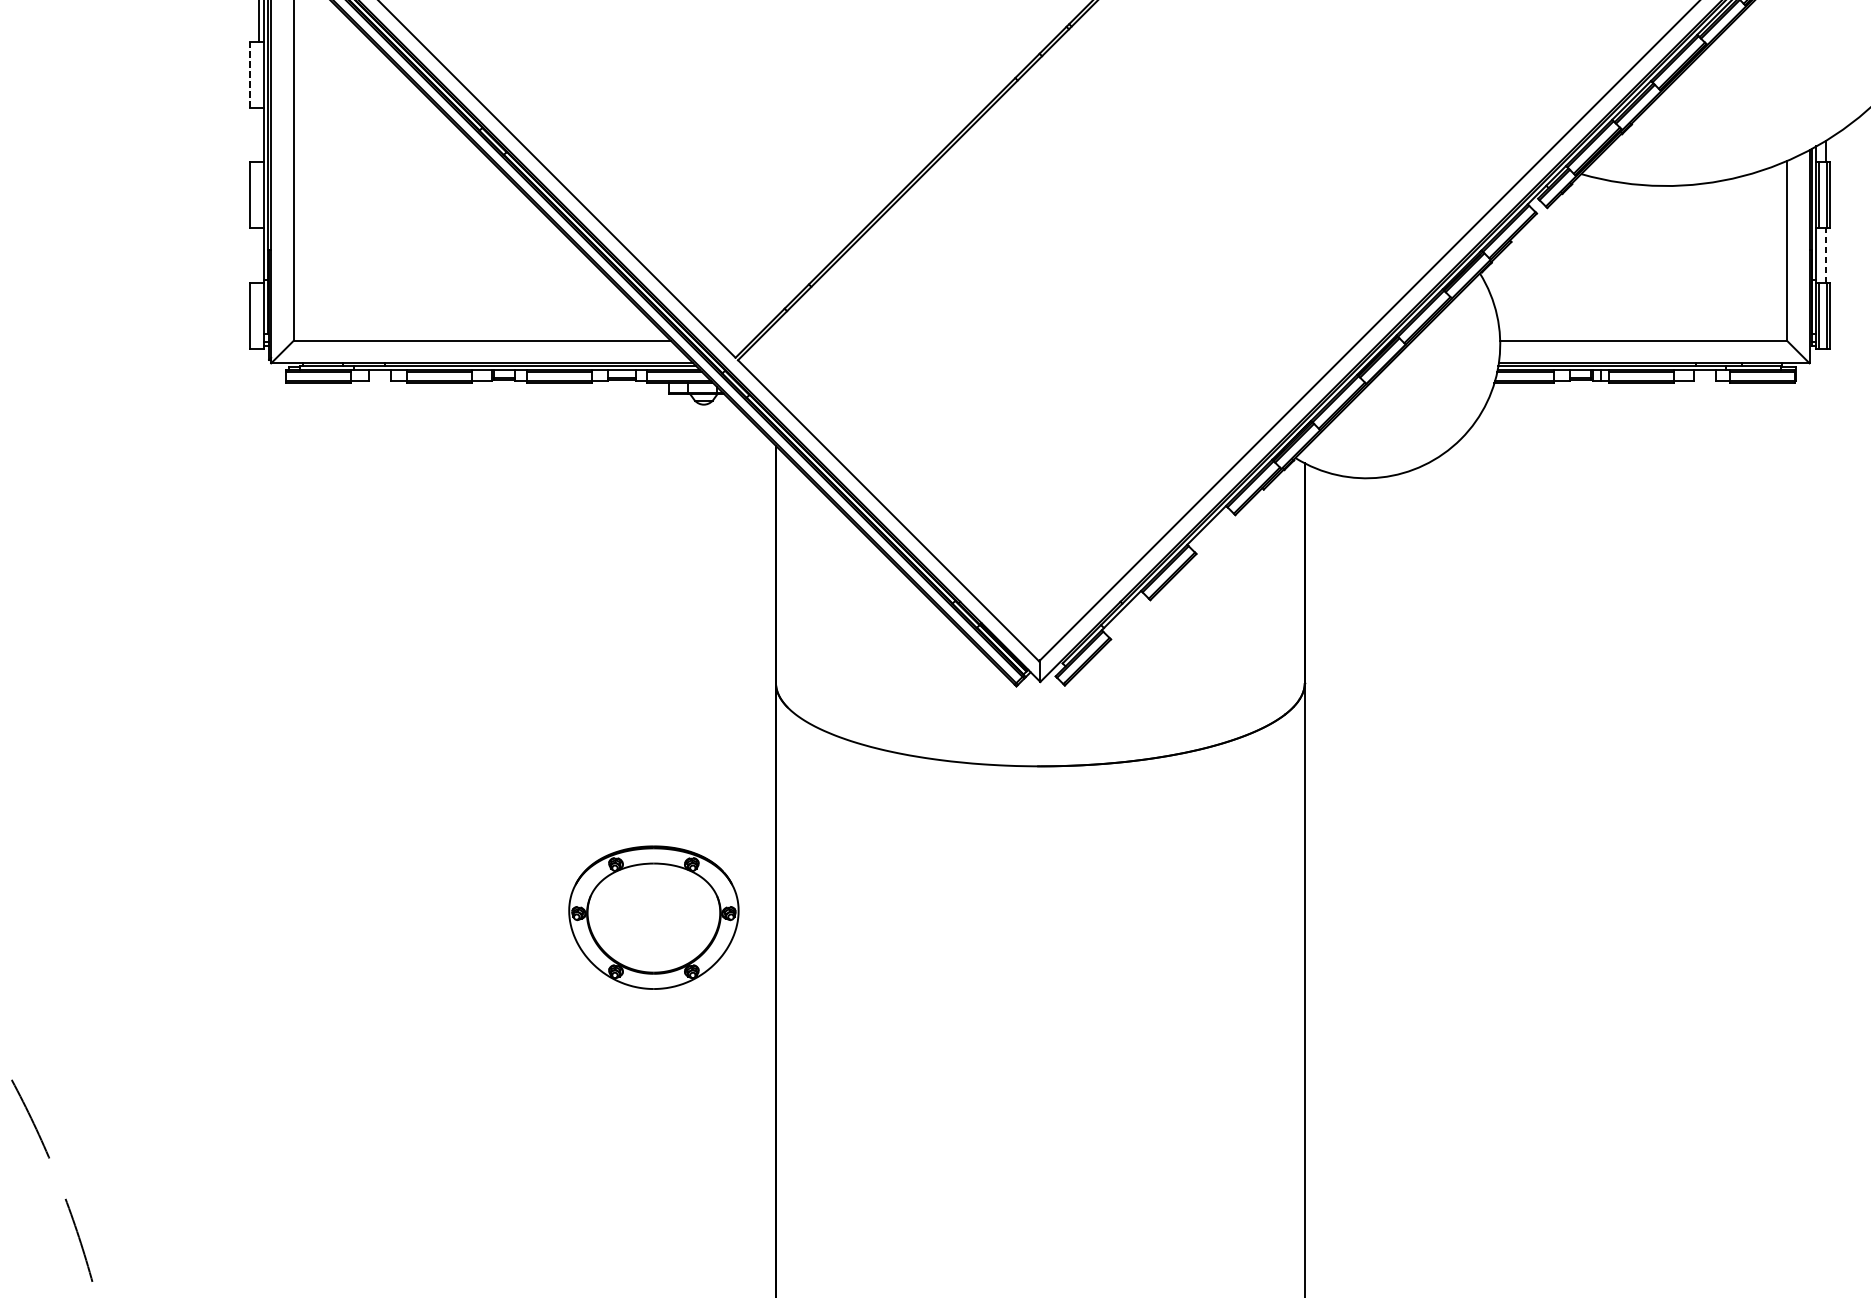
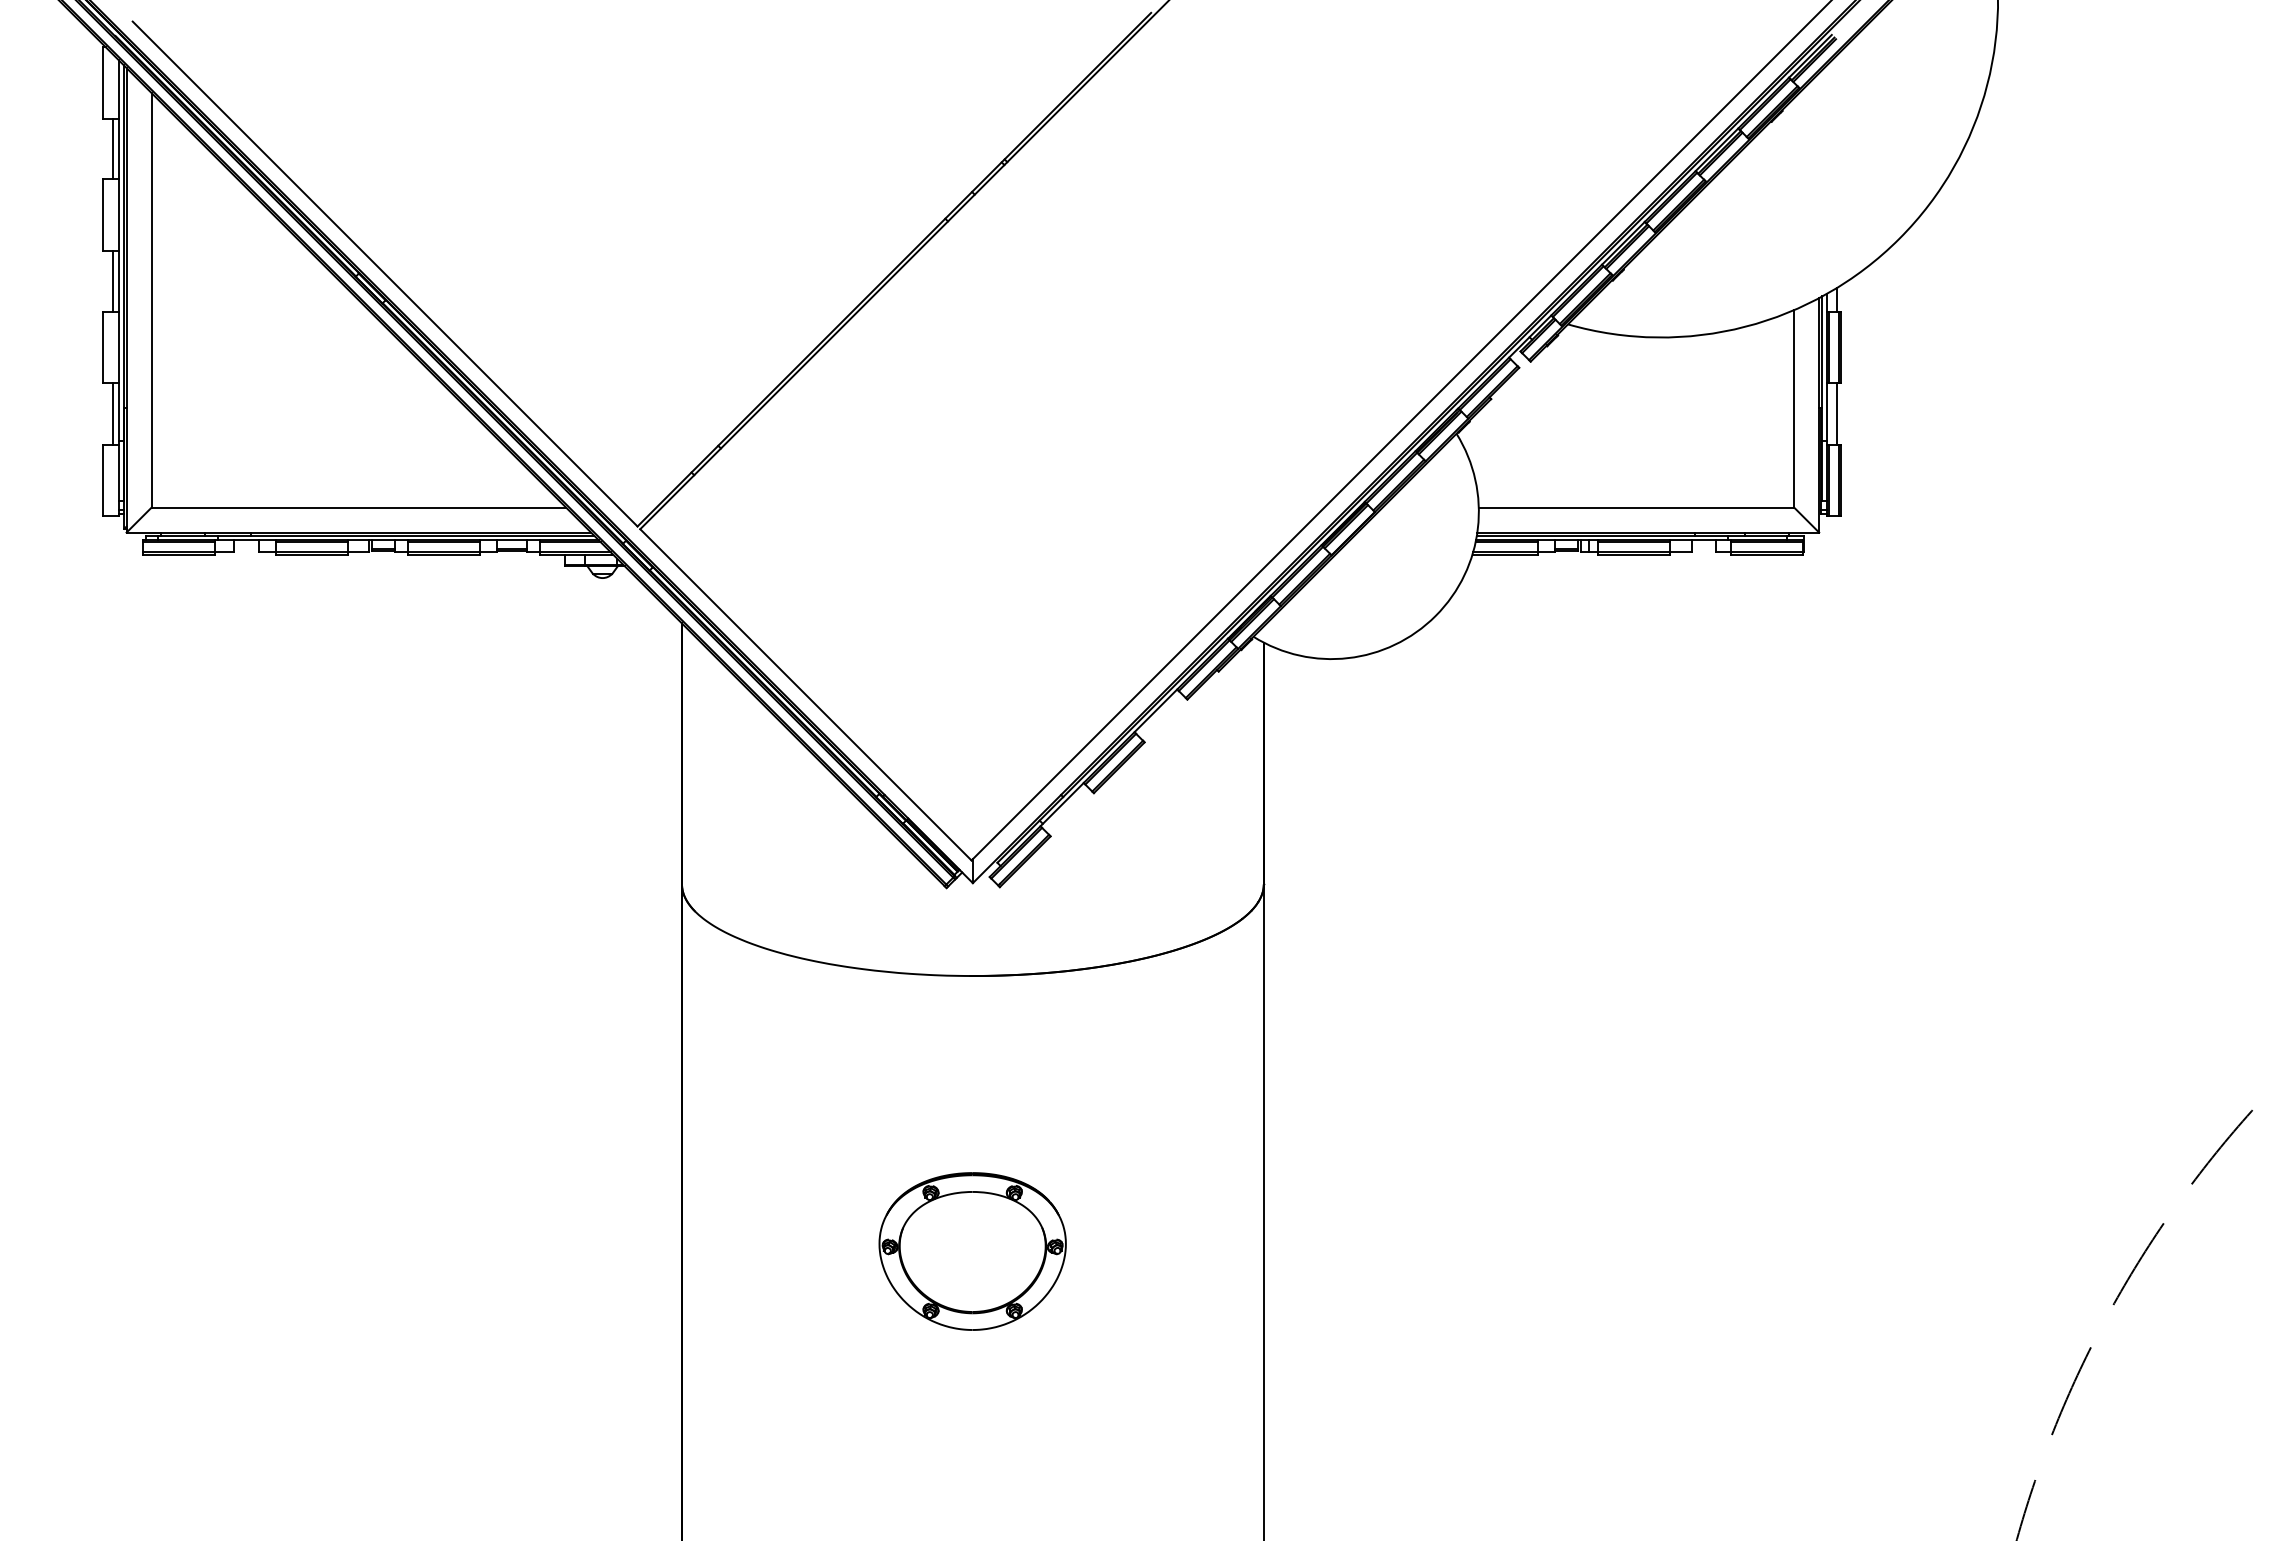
line: (250, 75) -> (103, 215), dashed -> solid
line: (259, 135) -> (113, 281), added
line: (259, 255) -> (113, 413), added
line: (1826, 255) -> (1837, 413), dashed -> solid
part: (653, 917) -> (972, 1251), moved

